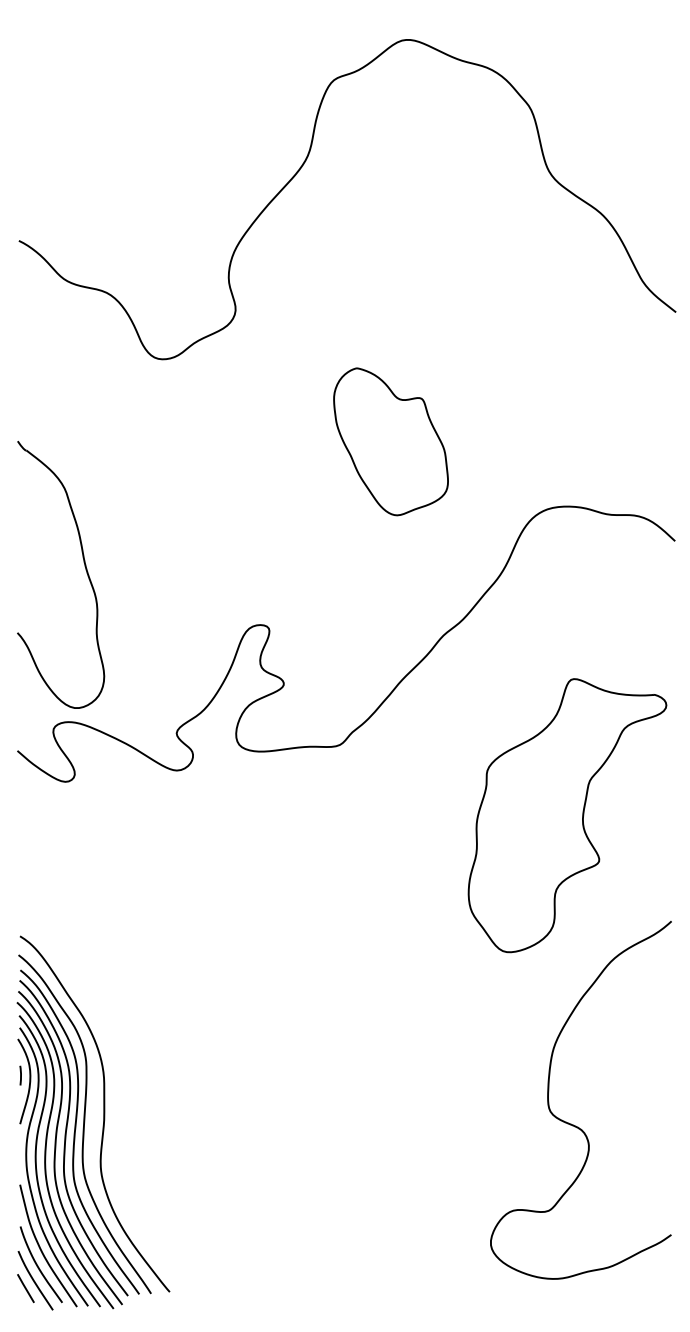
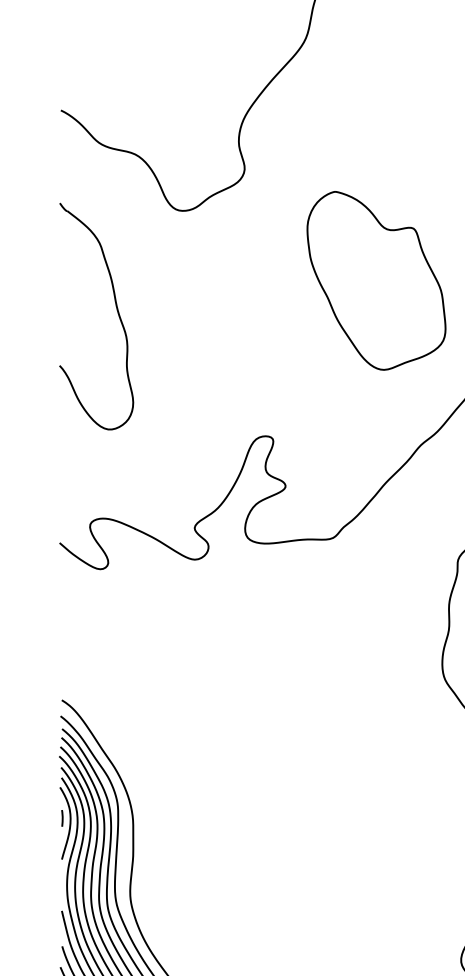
part: (390, 441) -> (376, 280), size x1.43
part: (85, 570) -> (117, 312), moved

